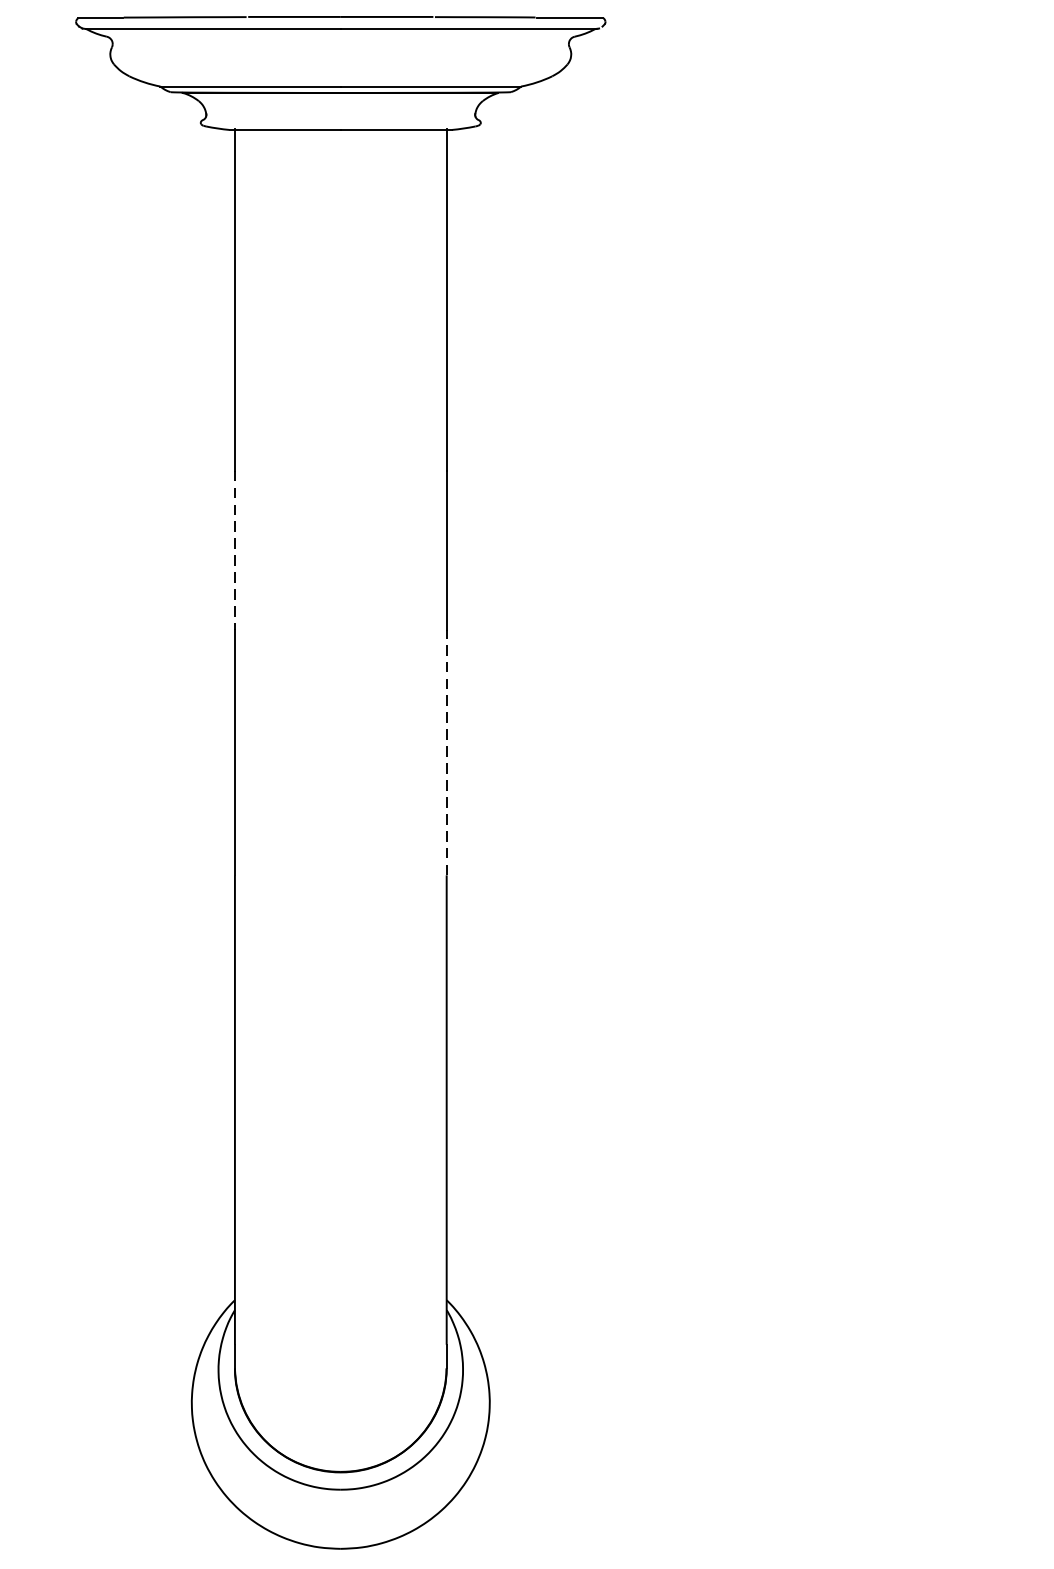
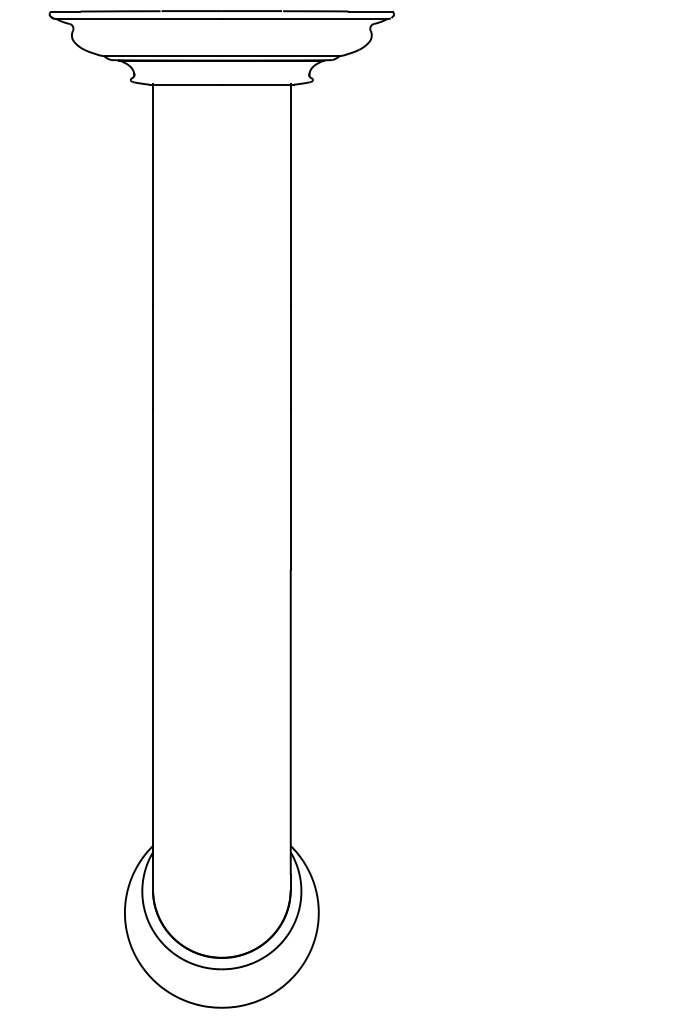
line: (234, 550) -> (152, 358), dashed -> solid
line: (446, 752) -> (290, 489), dashed -> solid

